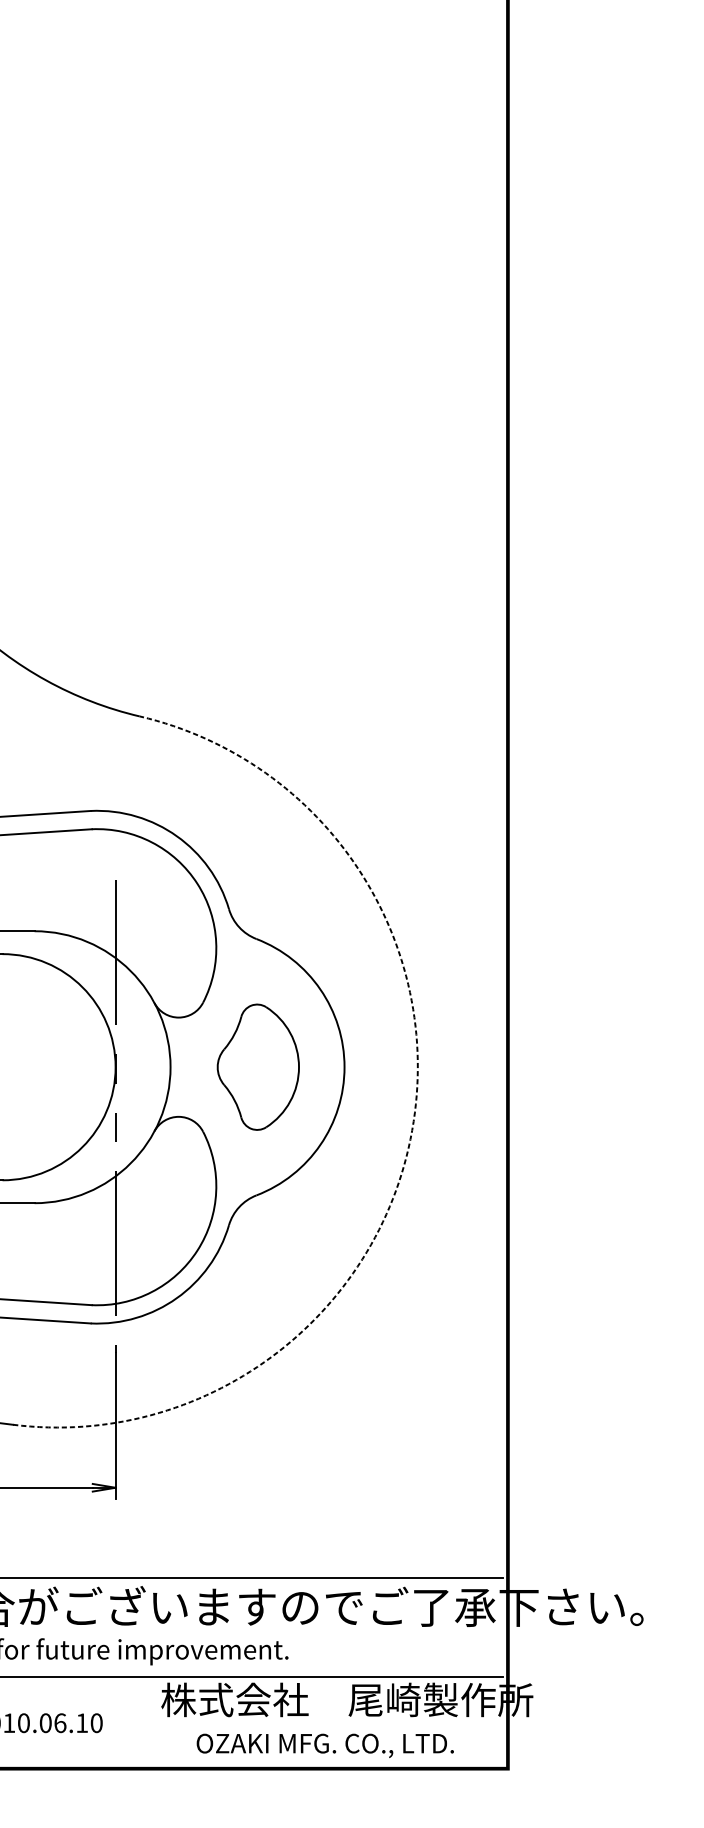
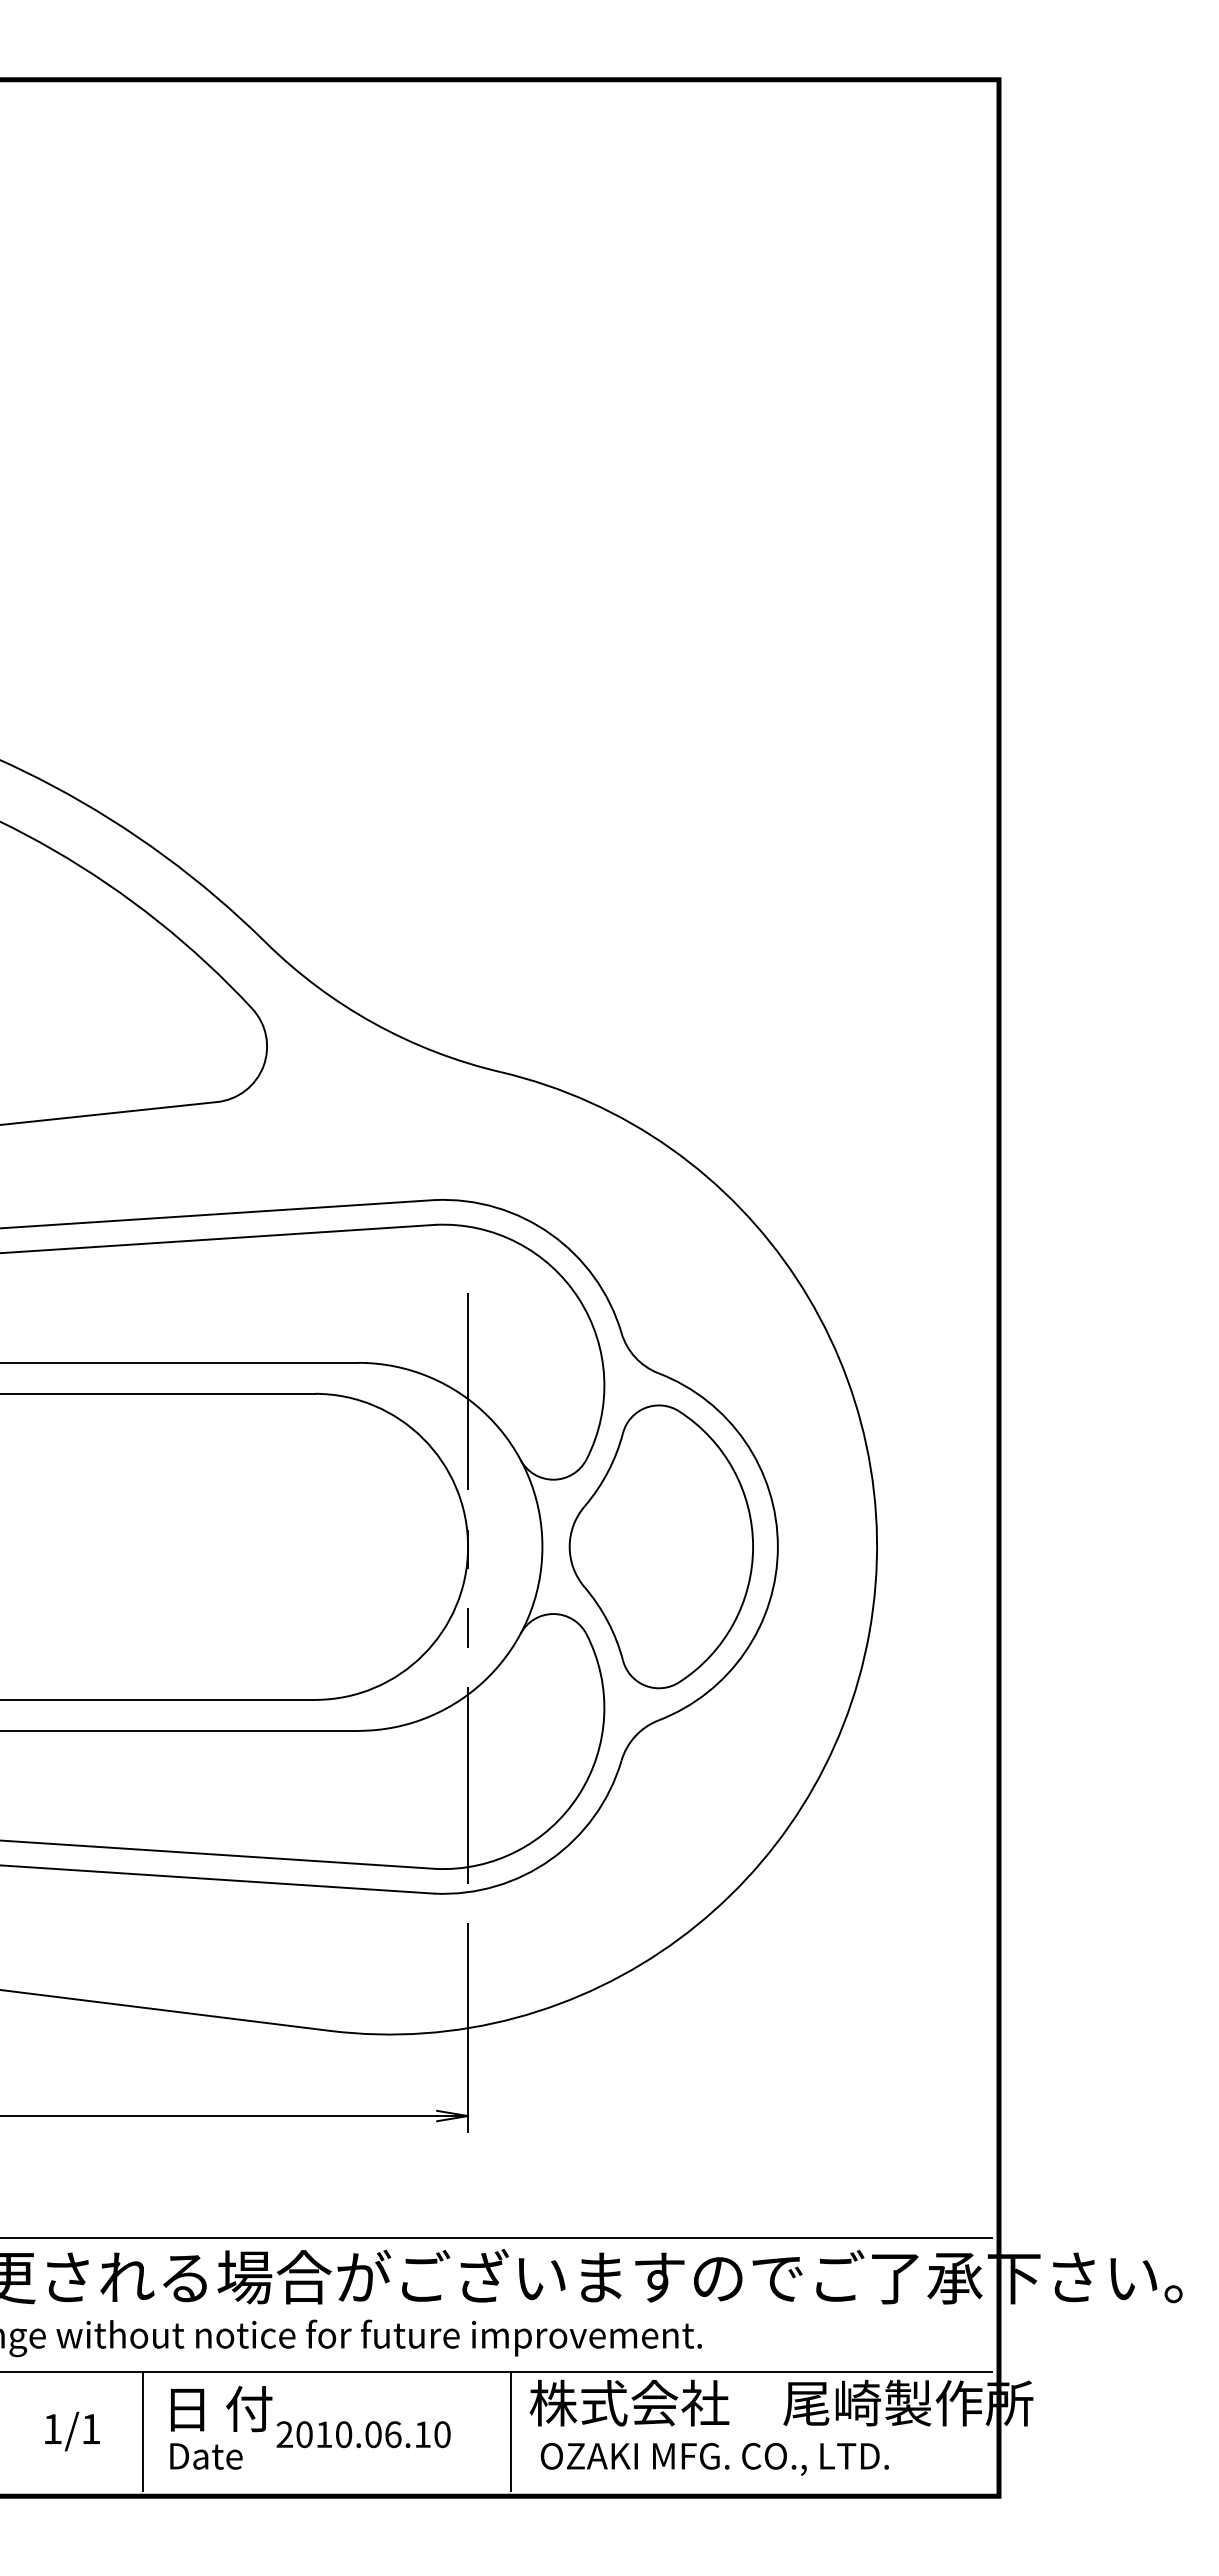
part: (257, 1066) -> (660, 1546), size x1.67
arc: (412, 1130) -> (869, 1632), dashed -> solid
line: (147, 1720) -> (511, 2431), added
text: (325, 1745) -> (714, 2459), moved

